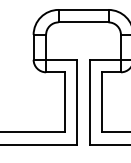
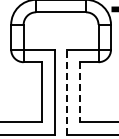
line: (89, 101) -> (67, 91), solid -> dashed
line: (102, 102) -> (80, 92), solid -> dashed

